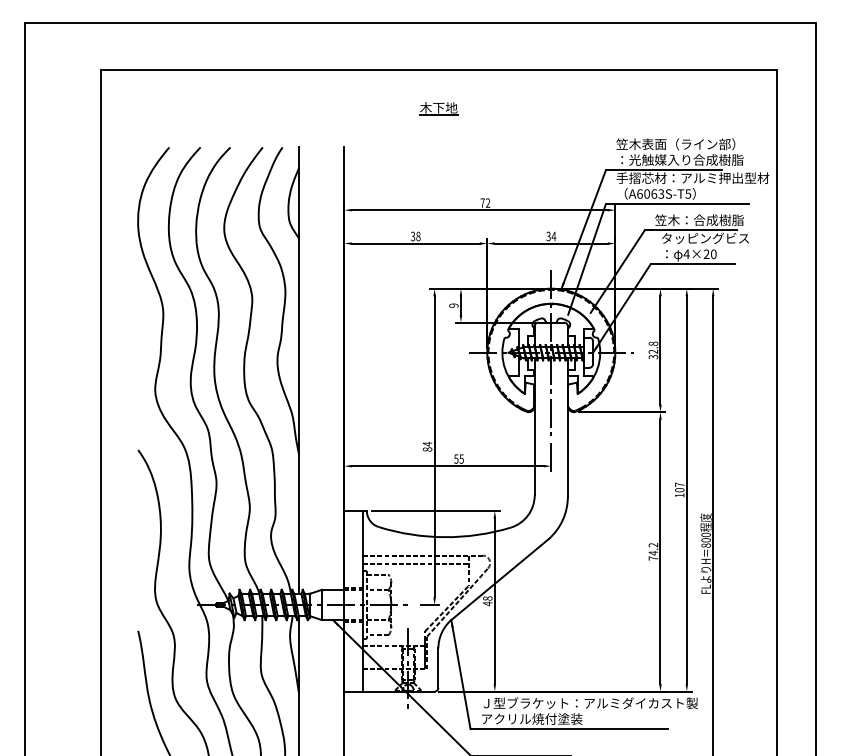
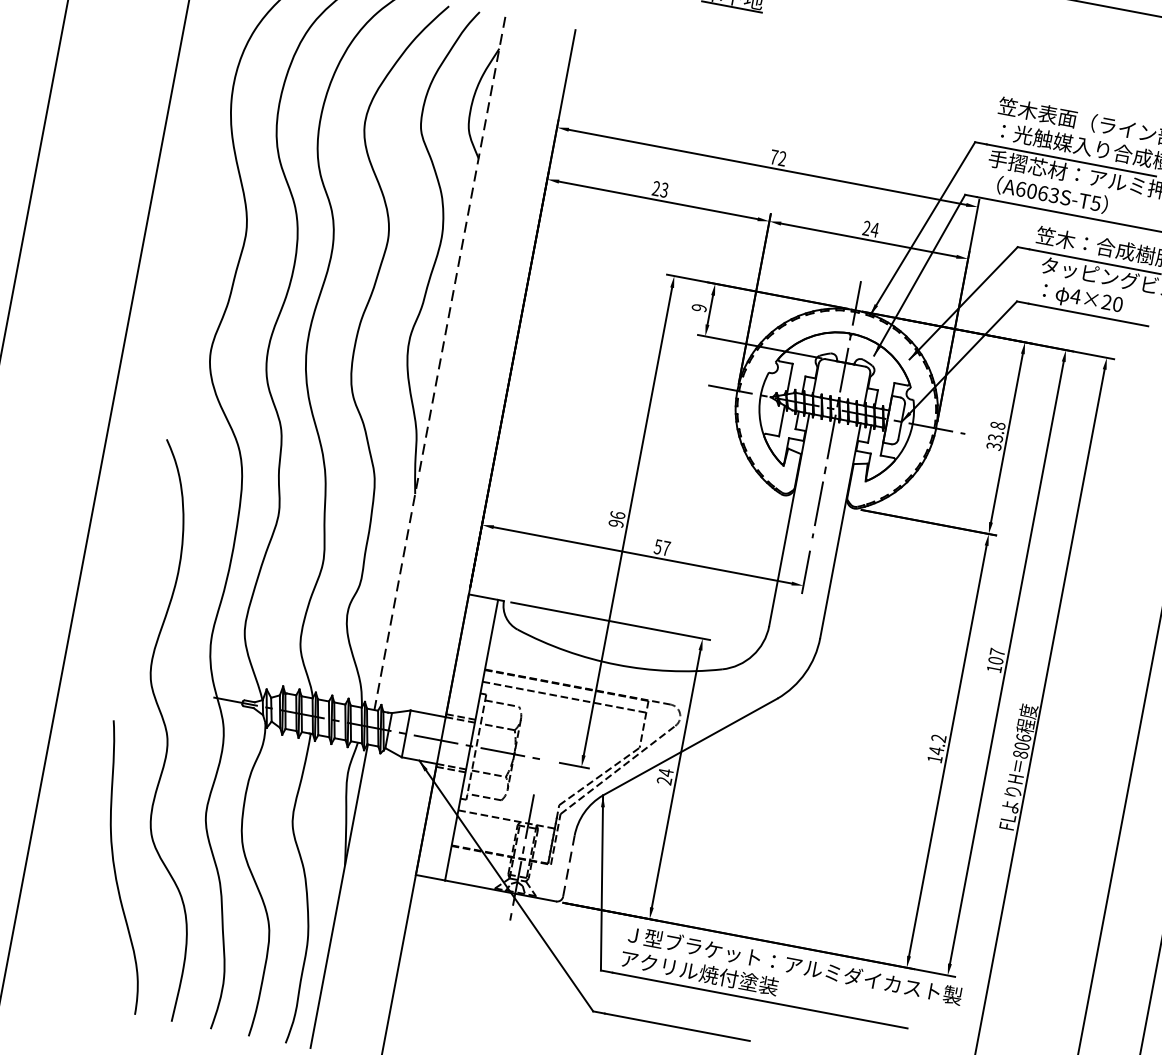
text: (415, 236) -> (659, 189), 38 -> 23
text: (548, 237) -> (866, 229), 34 -> 24
text: (654, 351) -> (997, 438), 32.8 -> 33.8
line: (299, 371) -> (440, 364), solid -> dashed
text: (427, 446) -> (617, 518), 84 -> 96
text: (461, 458) -> (666, 547), 55 -> 57
text: (705, 534) -> (1022, 737), 800 -> 806
text: (653, 558) -> (935, 759), 74.2 -> 14.2
text: (487, 601) -> (664, 777), 48 -> 24
line: (438, 668) -> (568, 866), solid -> dashed

